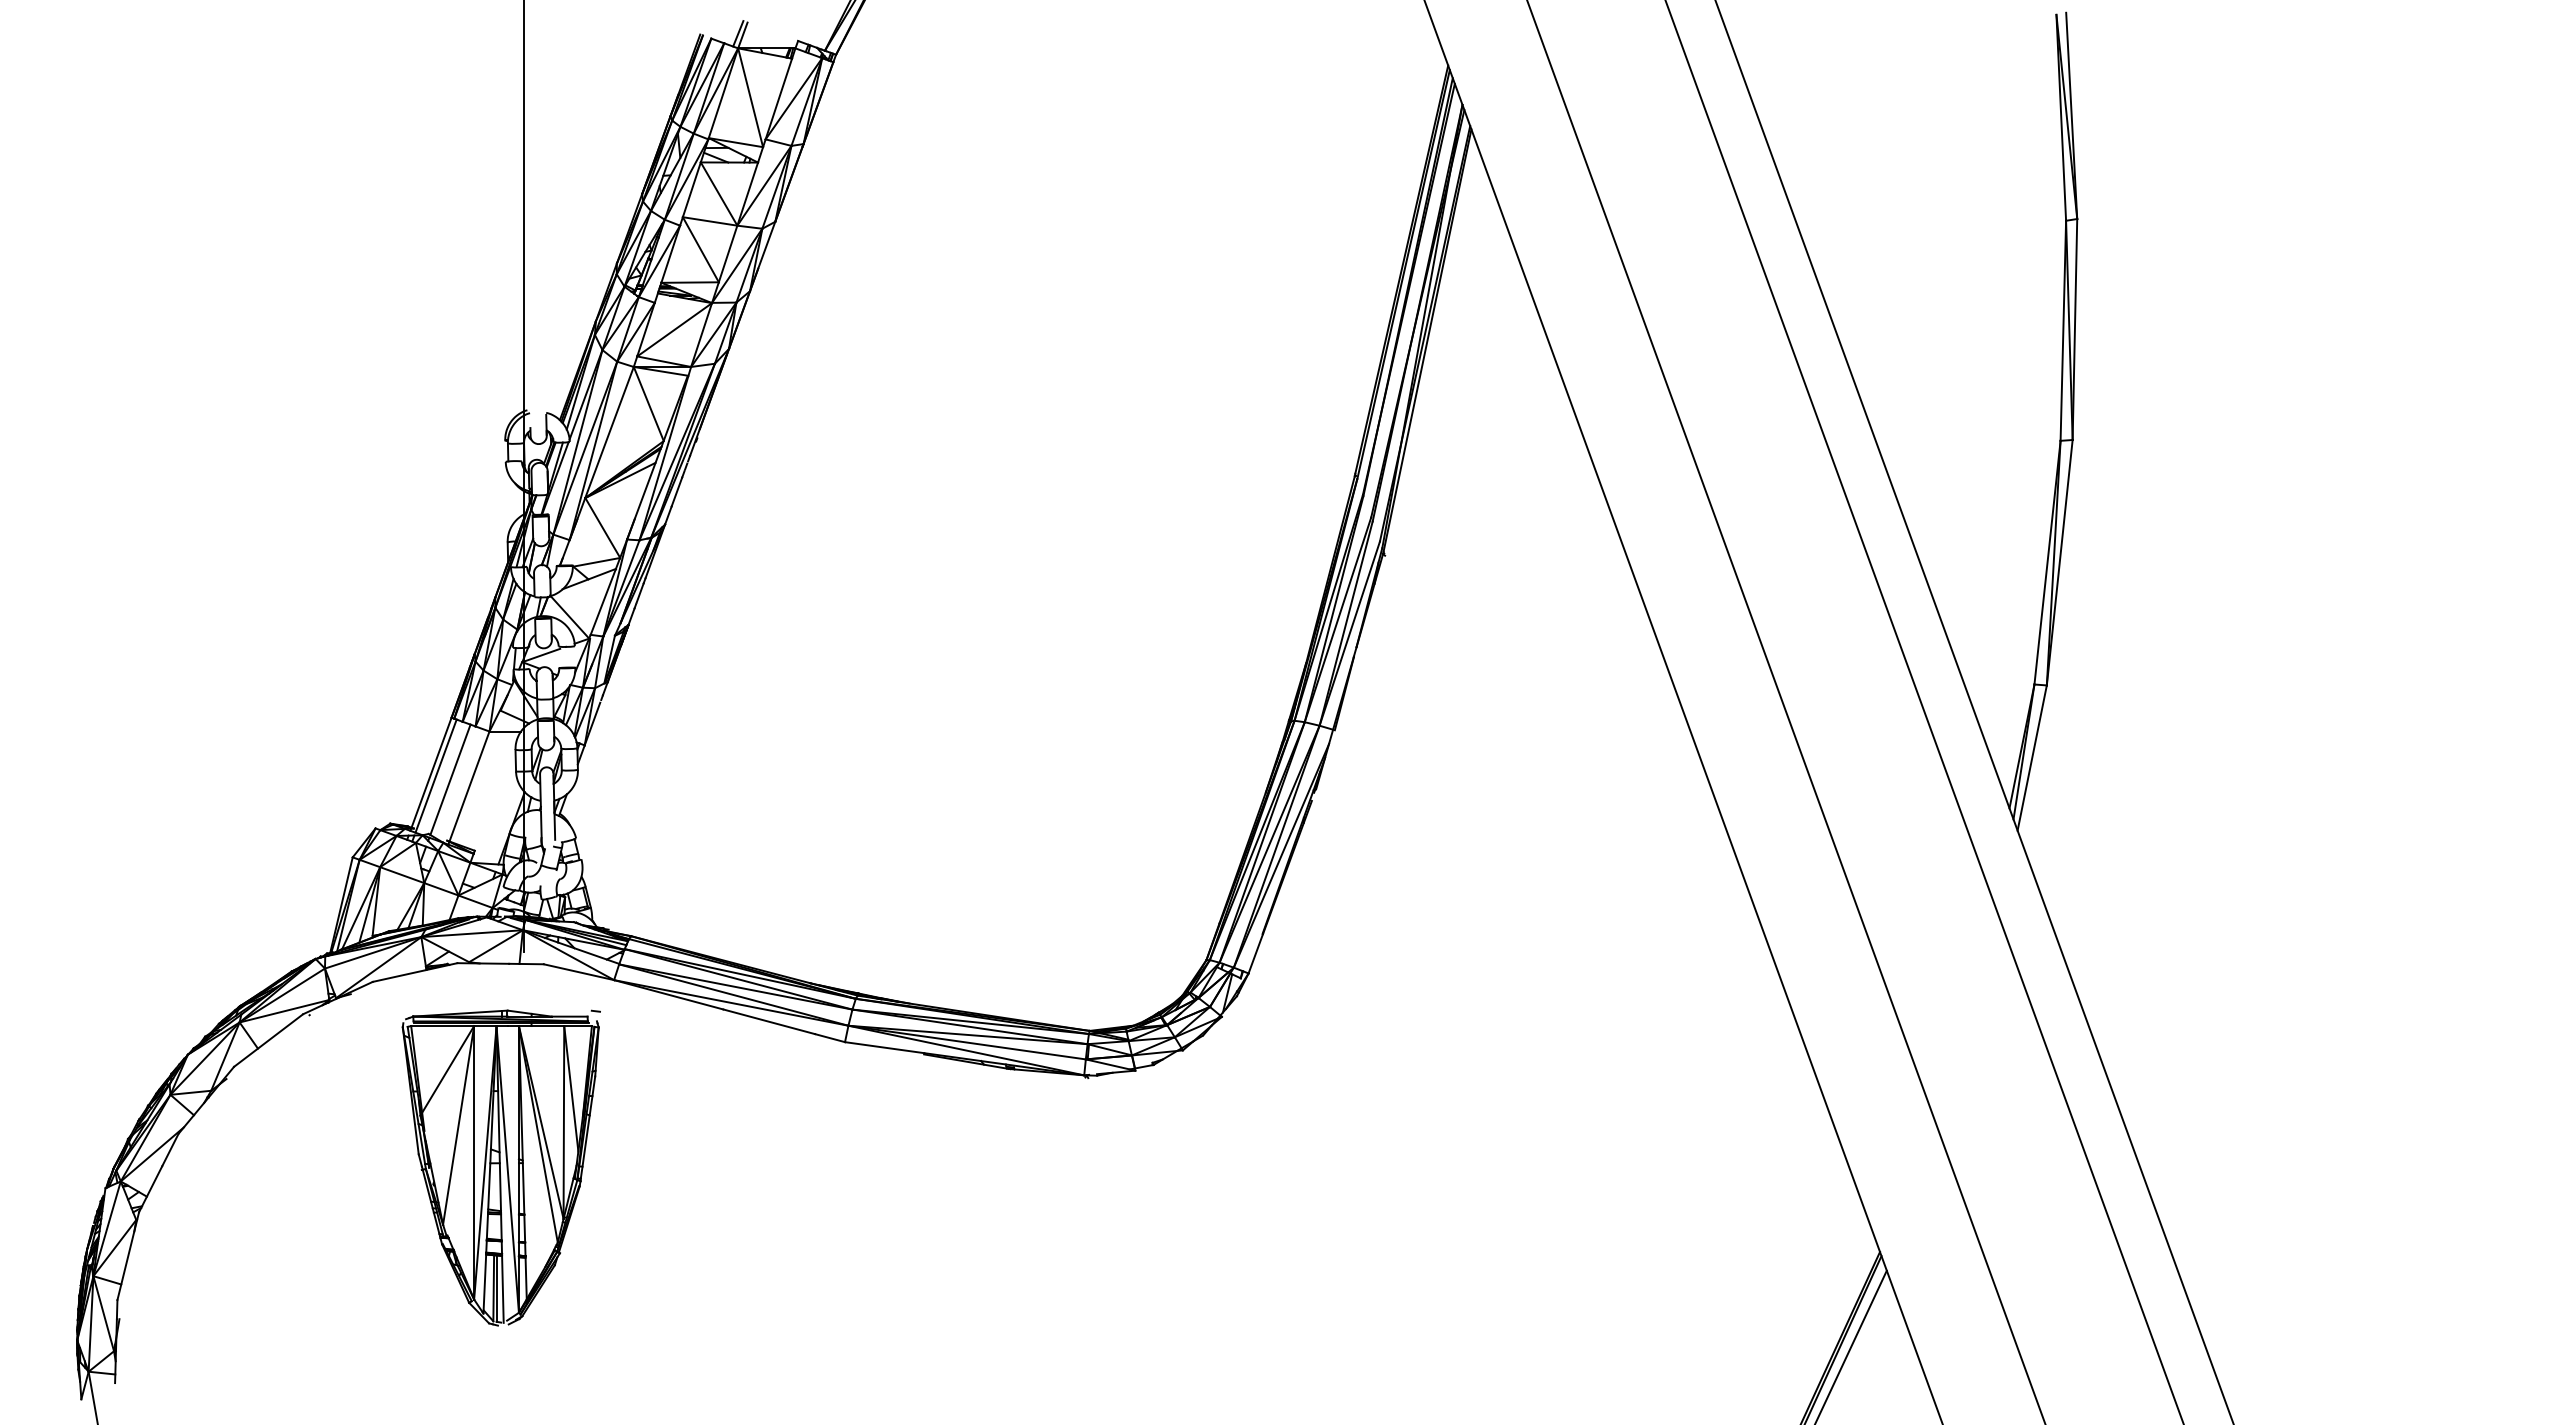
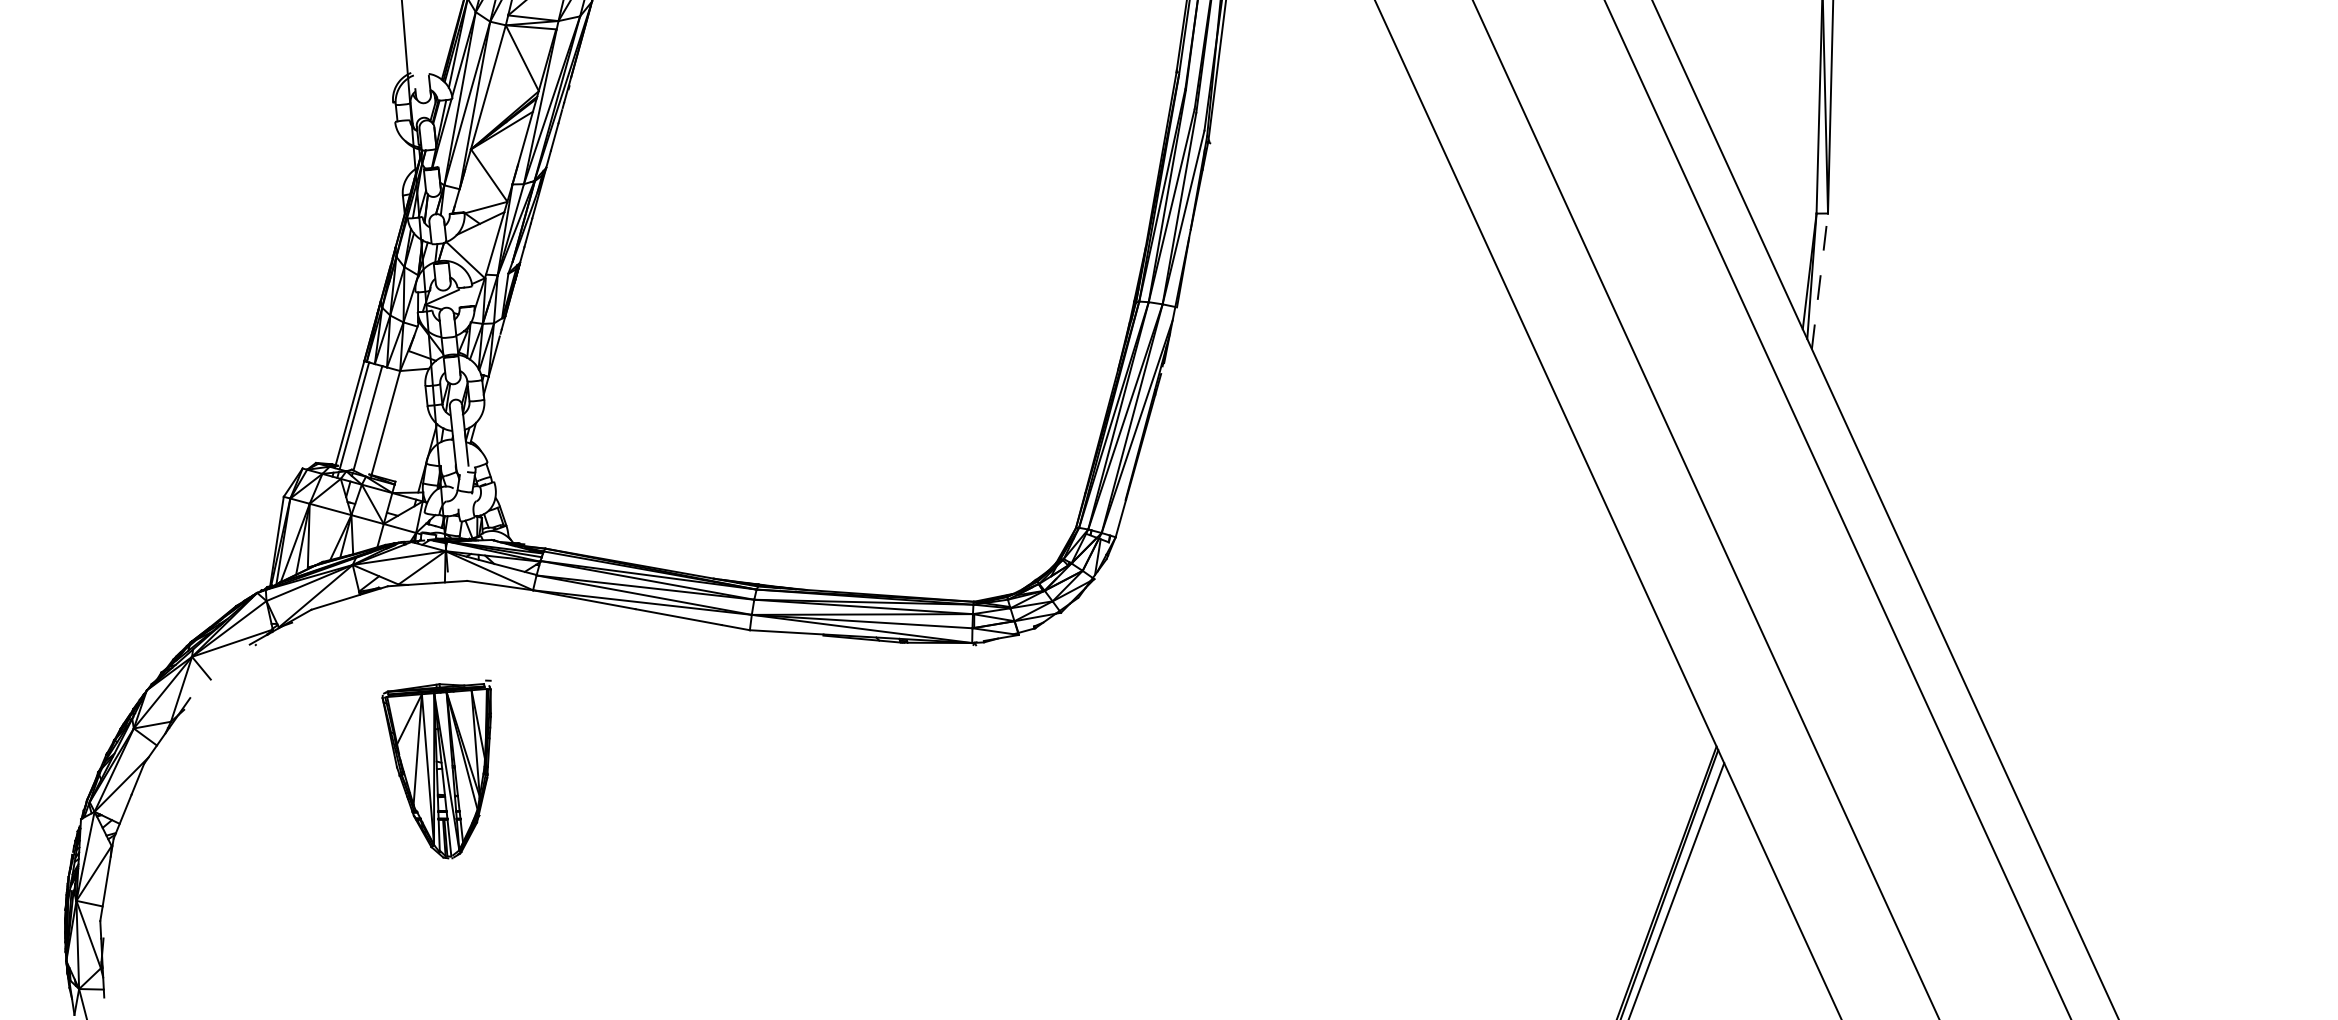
line: (2032, 757) -> (1820, 280), solid -> dashed
line: (268, 1040) -> (219, 671), removed
part: (500, 1167) -> (442, 770), size x0.6

